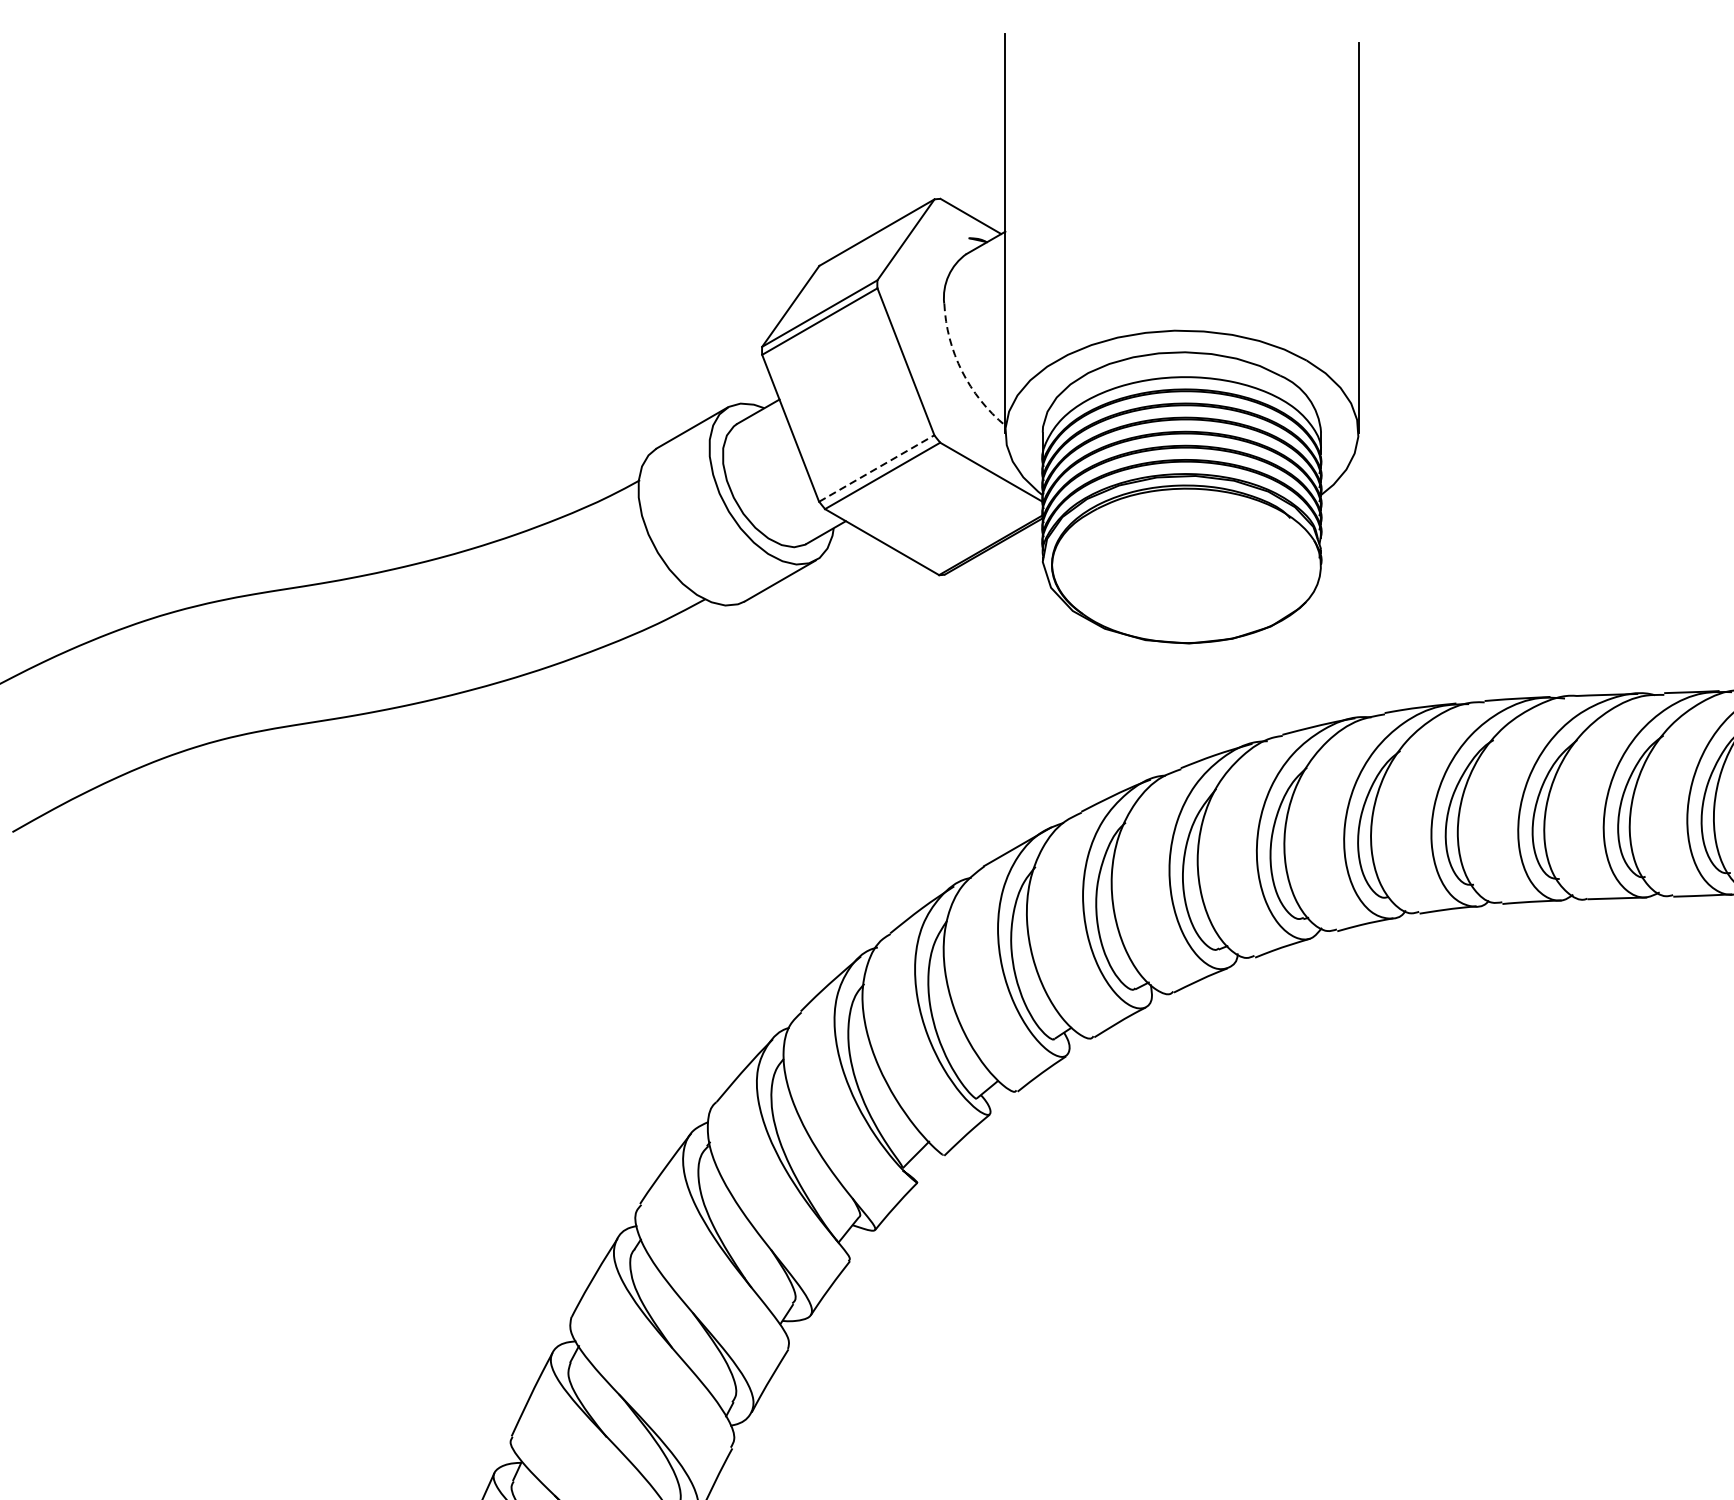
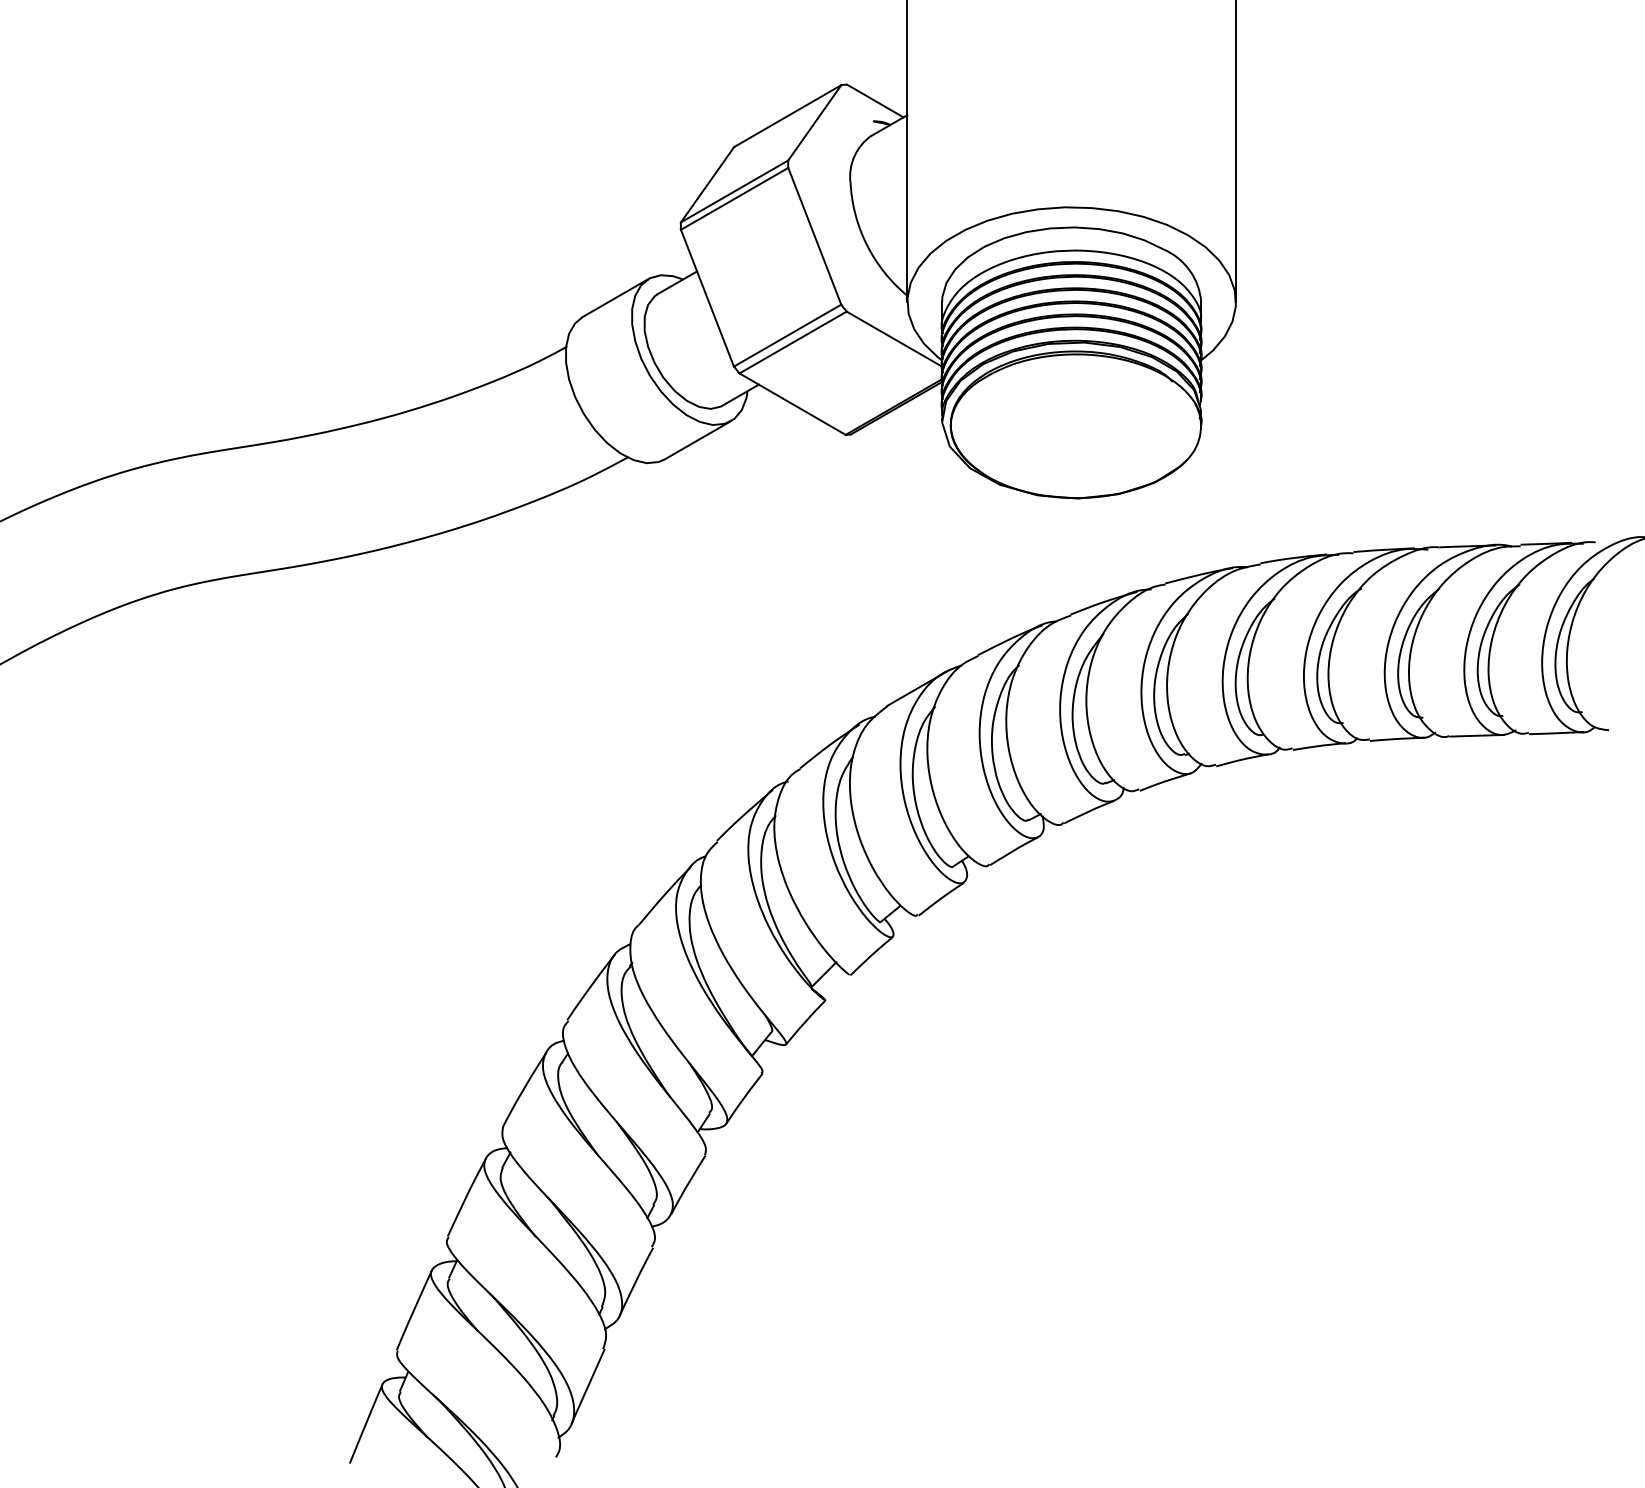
arc: (961, 371) -> (866, 245), dashed -> solid
line: (876, 468) -> (787, 335), dashed -> solid

